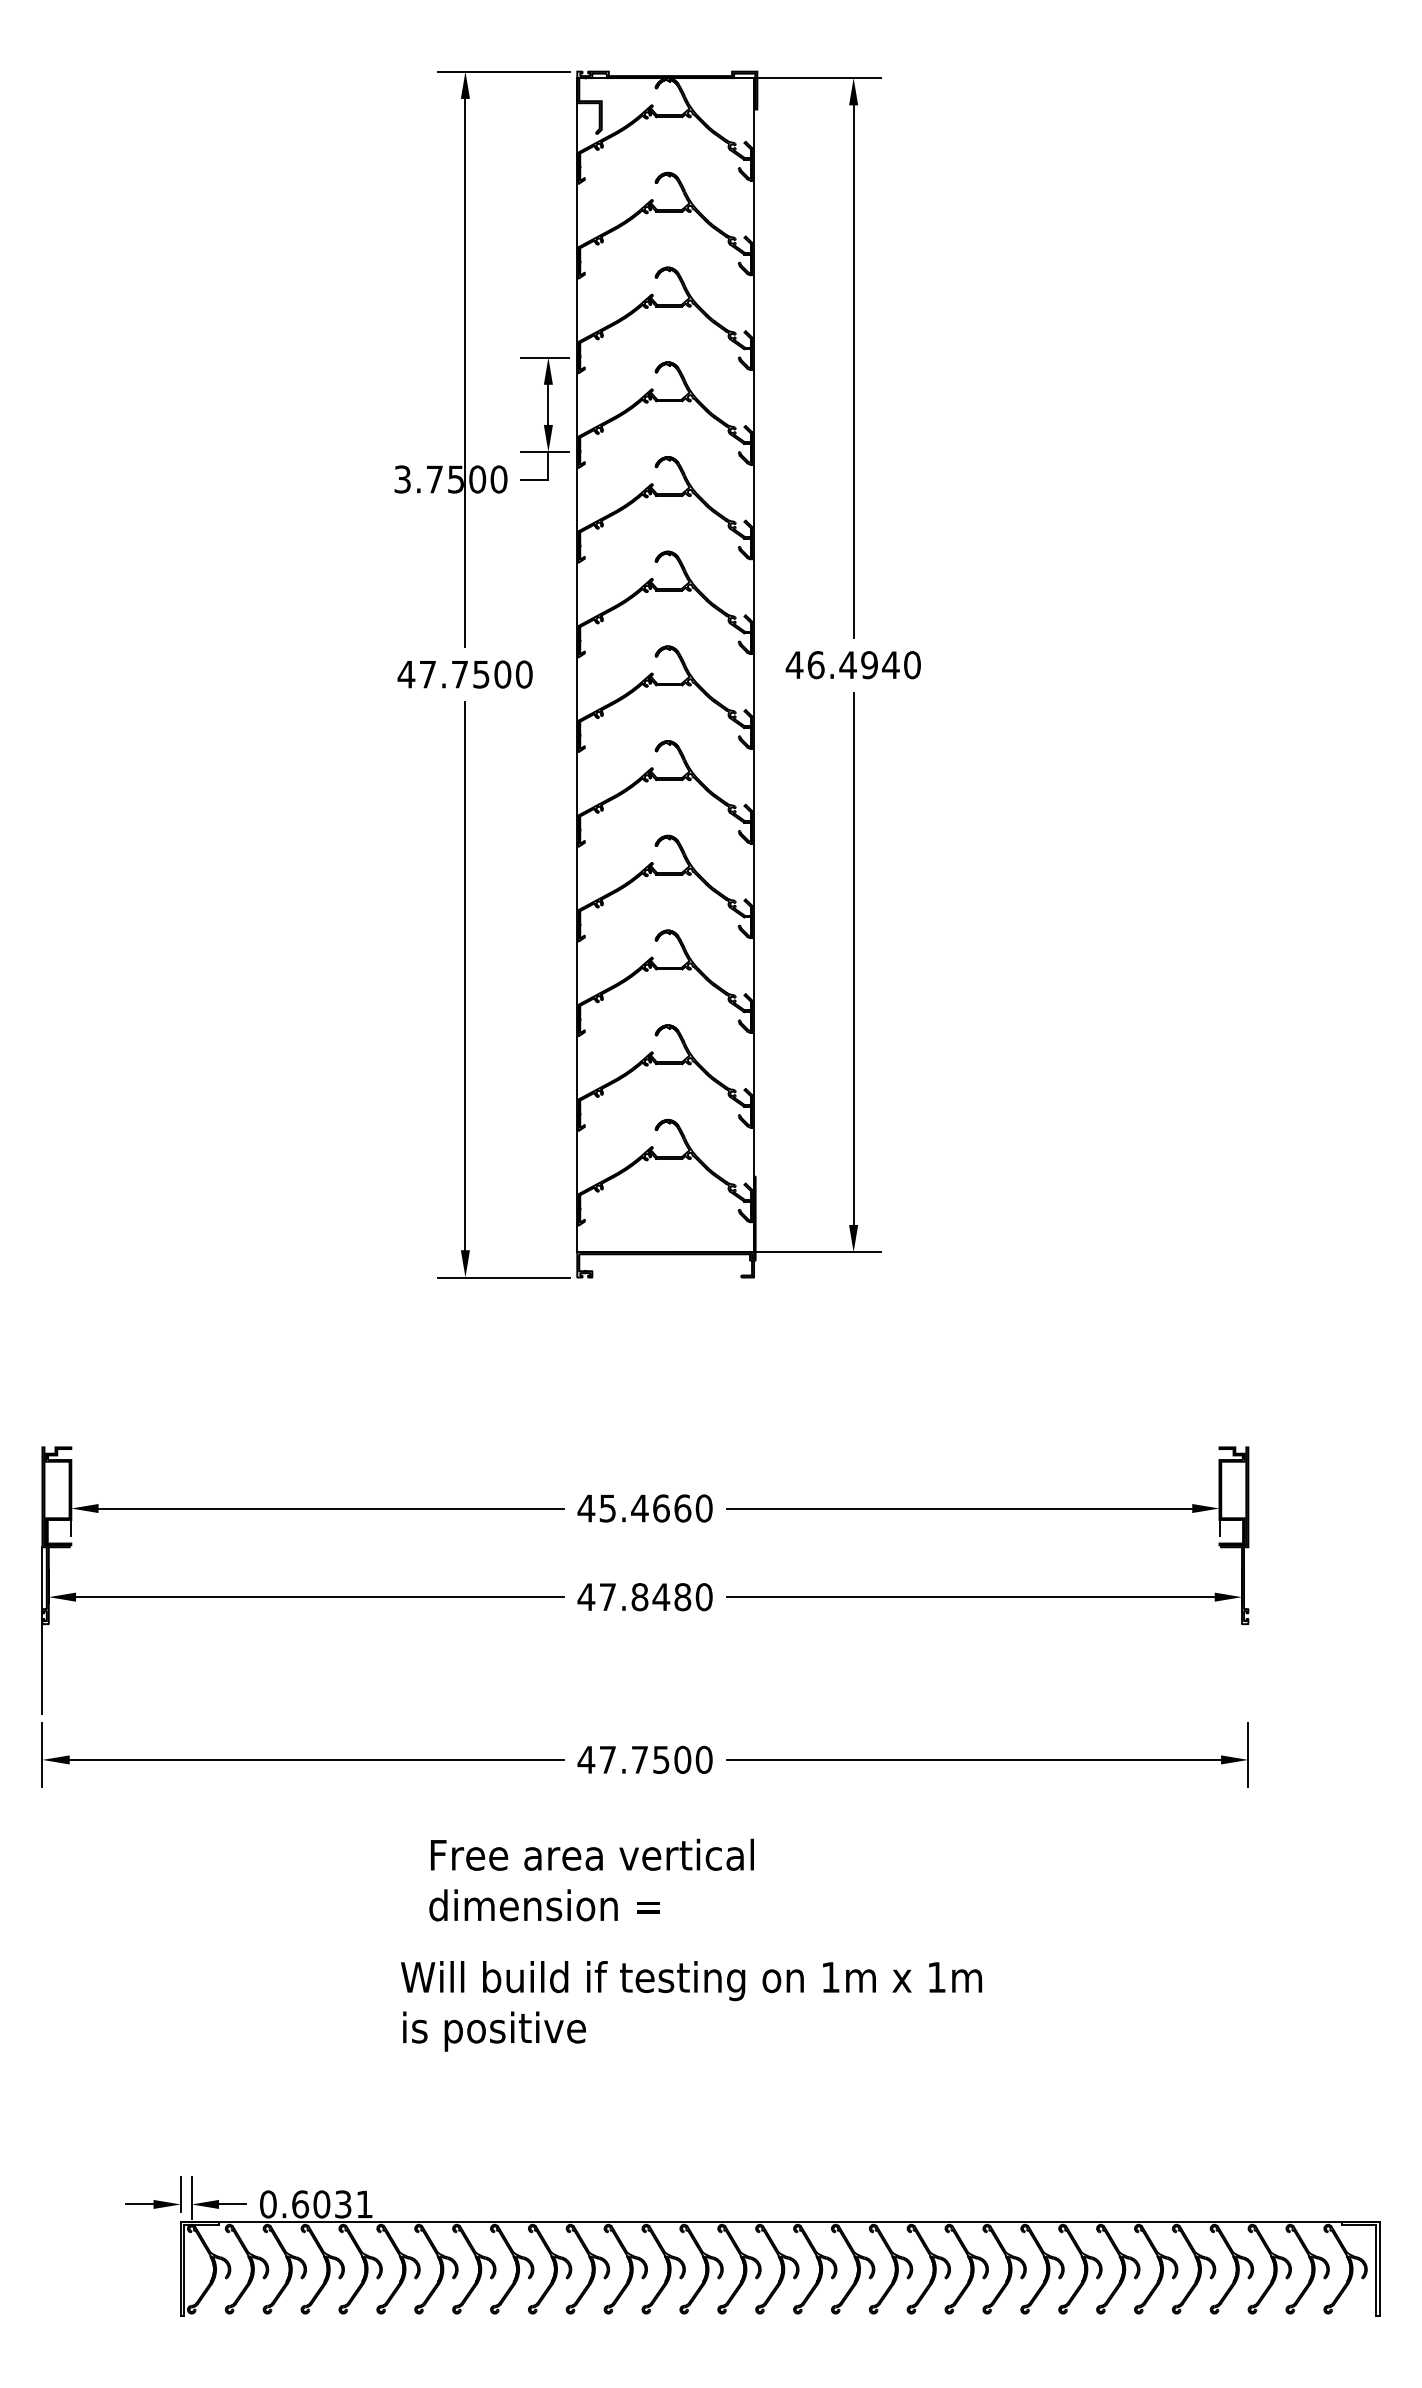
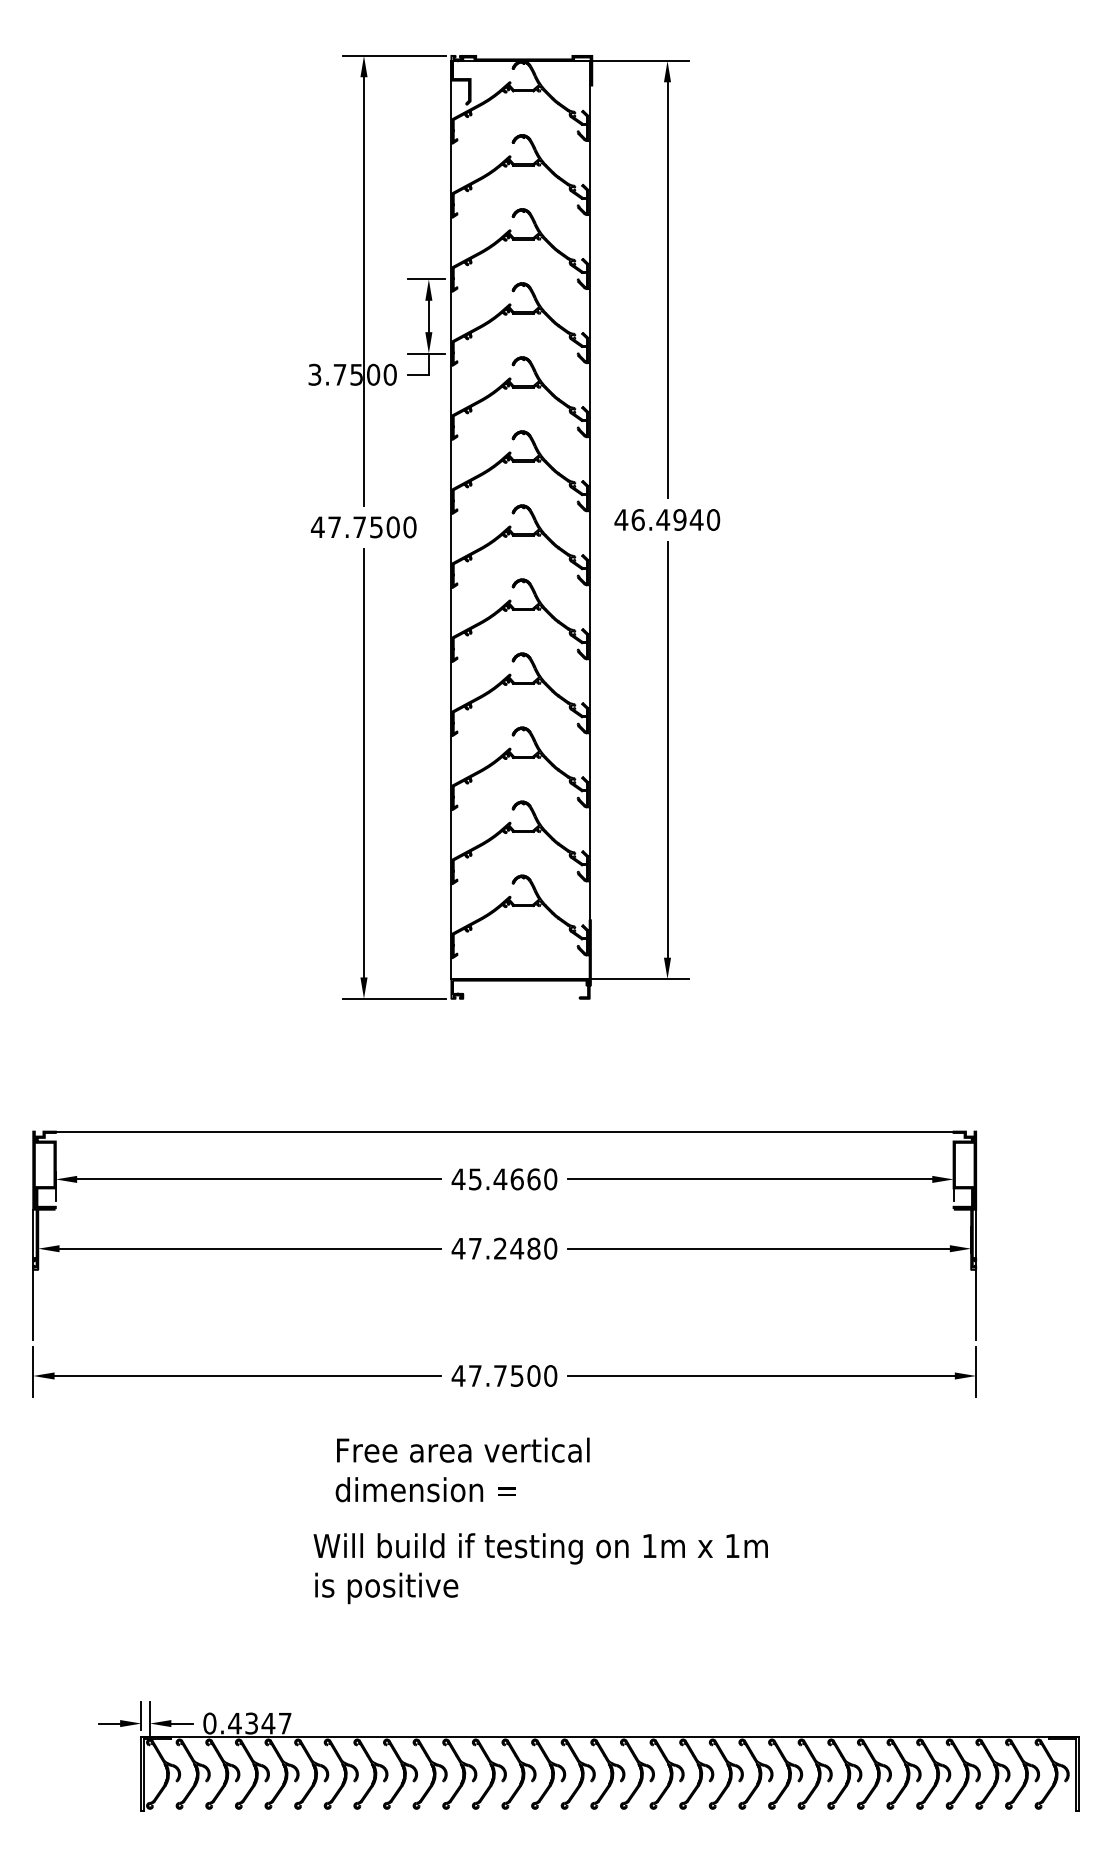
line: (645, 1447) -> (504, 1131), added
text: (639, 1597) -> (500, 1248), 47.8480 -> 47.2480
line: (1248, 1630) -> (976, 1274), added
text: (331, 2204) -> (259, 1723), 0.6031 -> 0.4347

